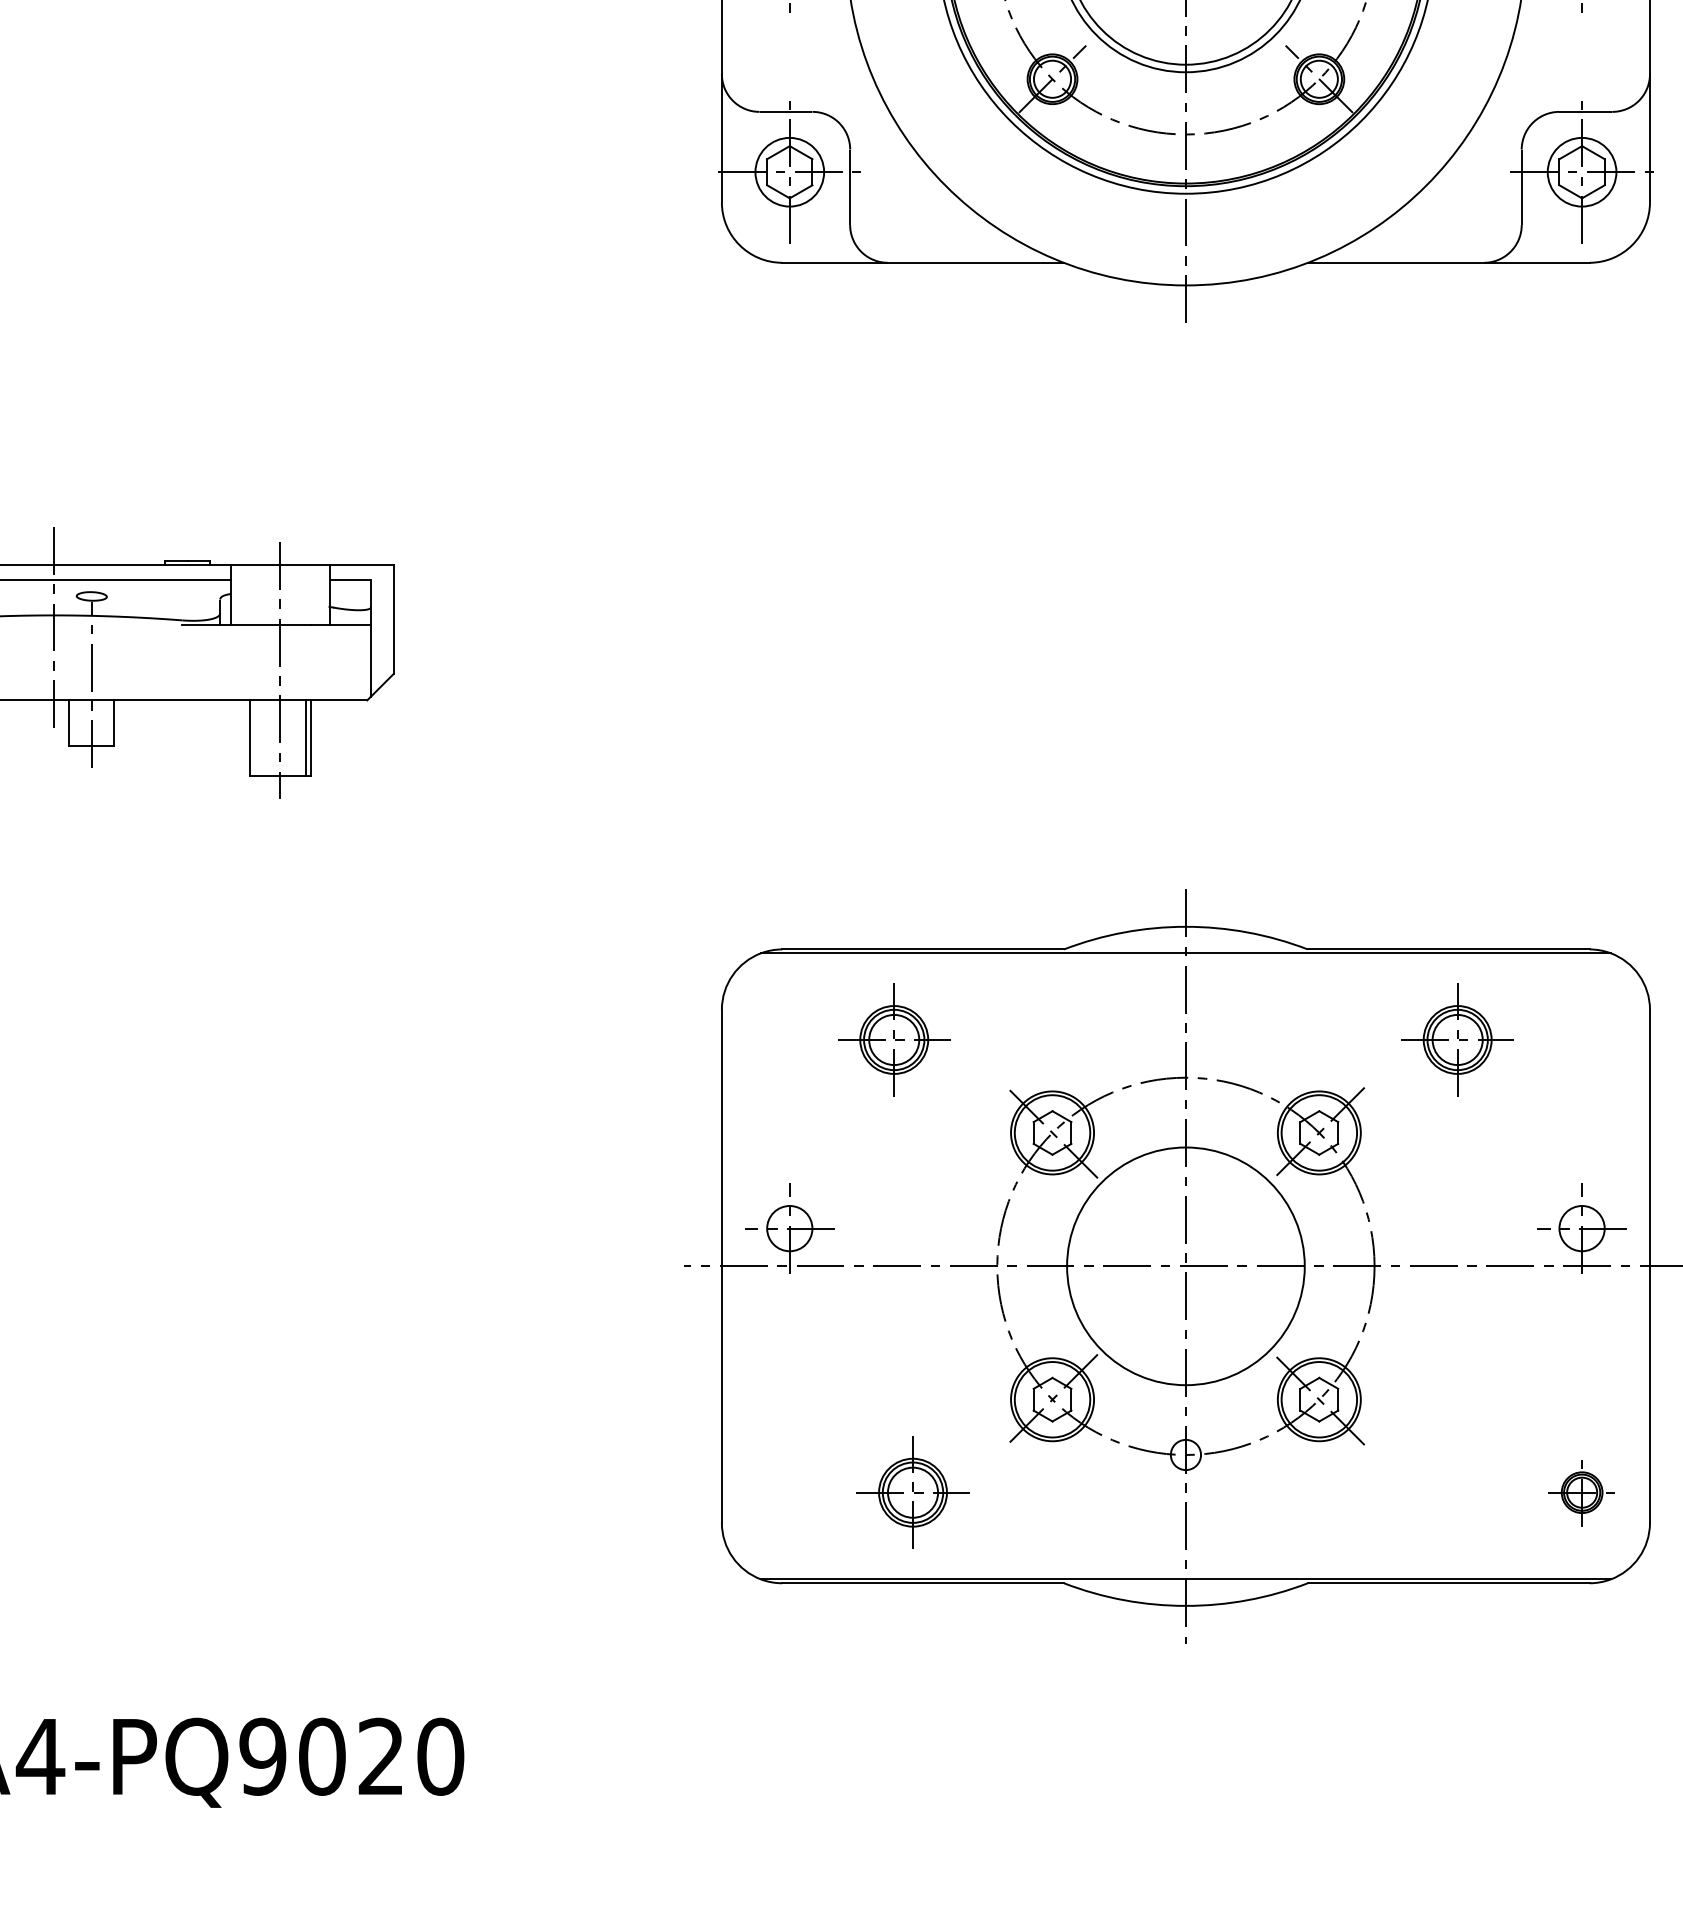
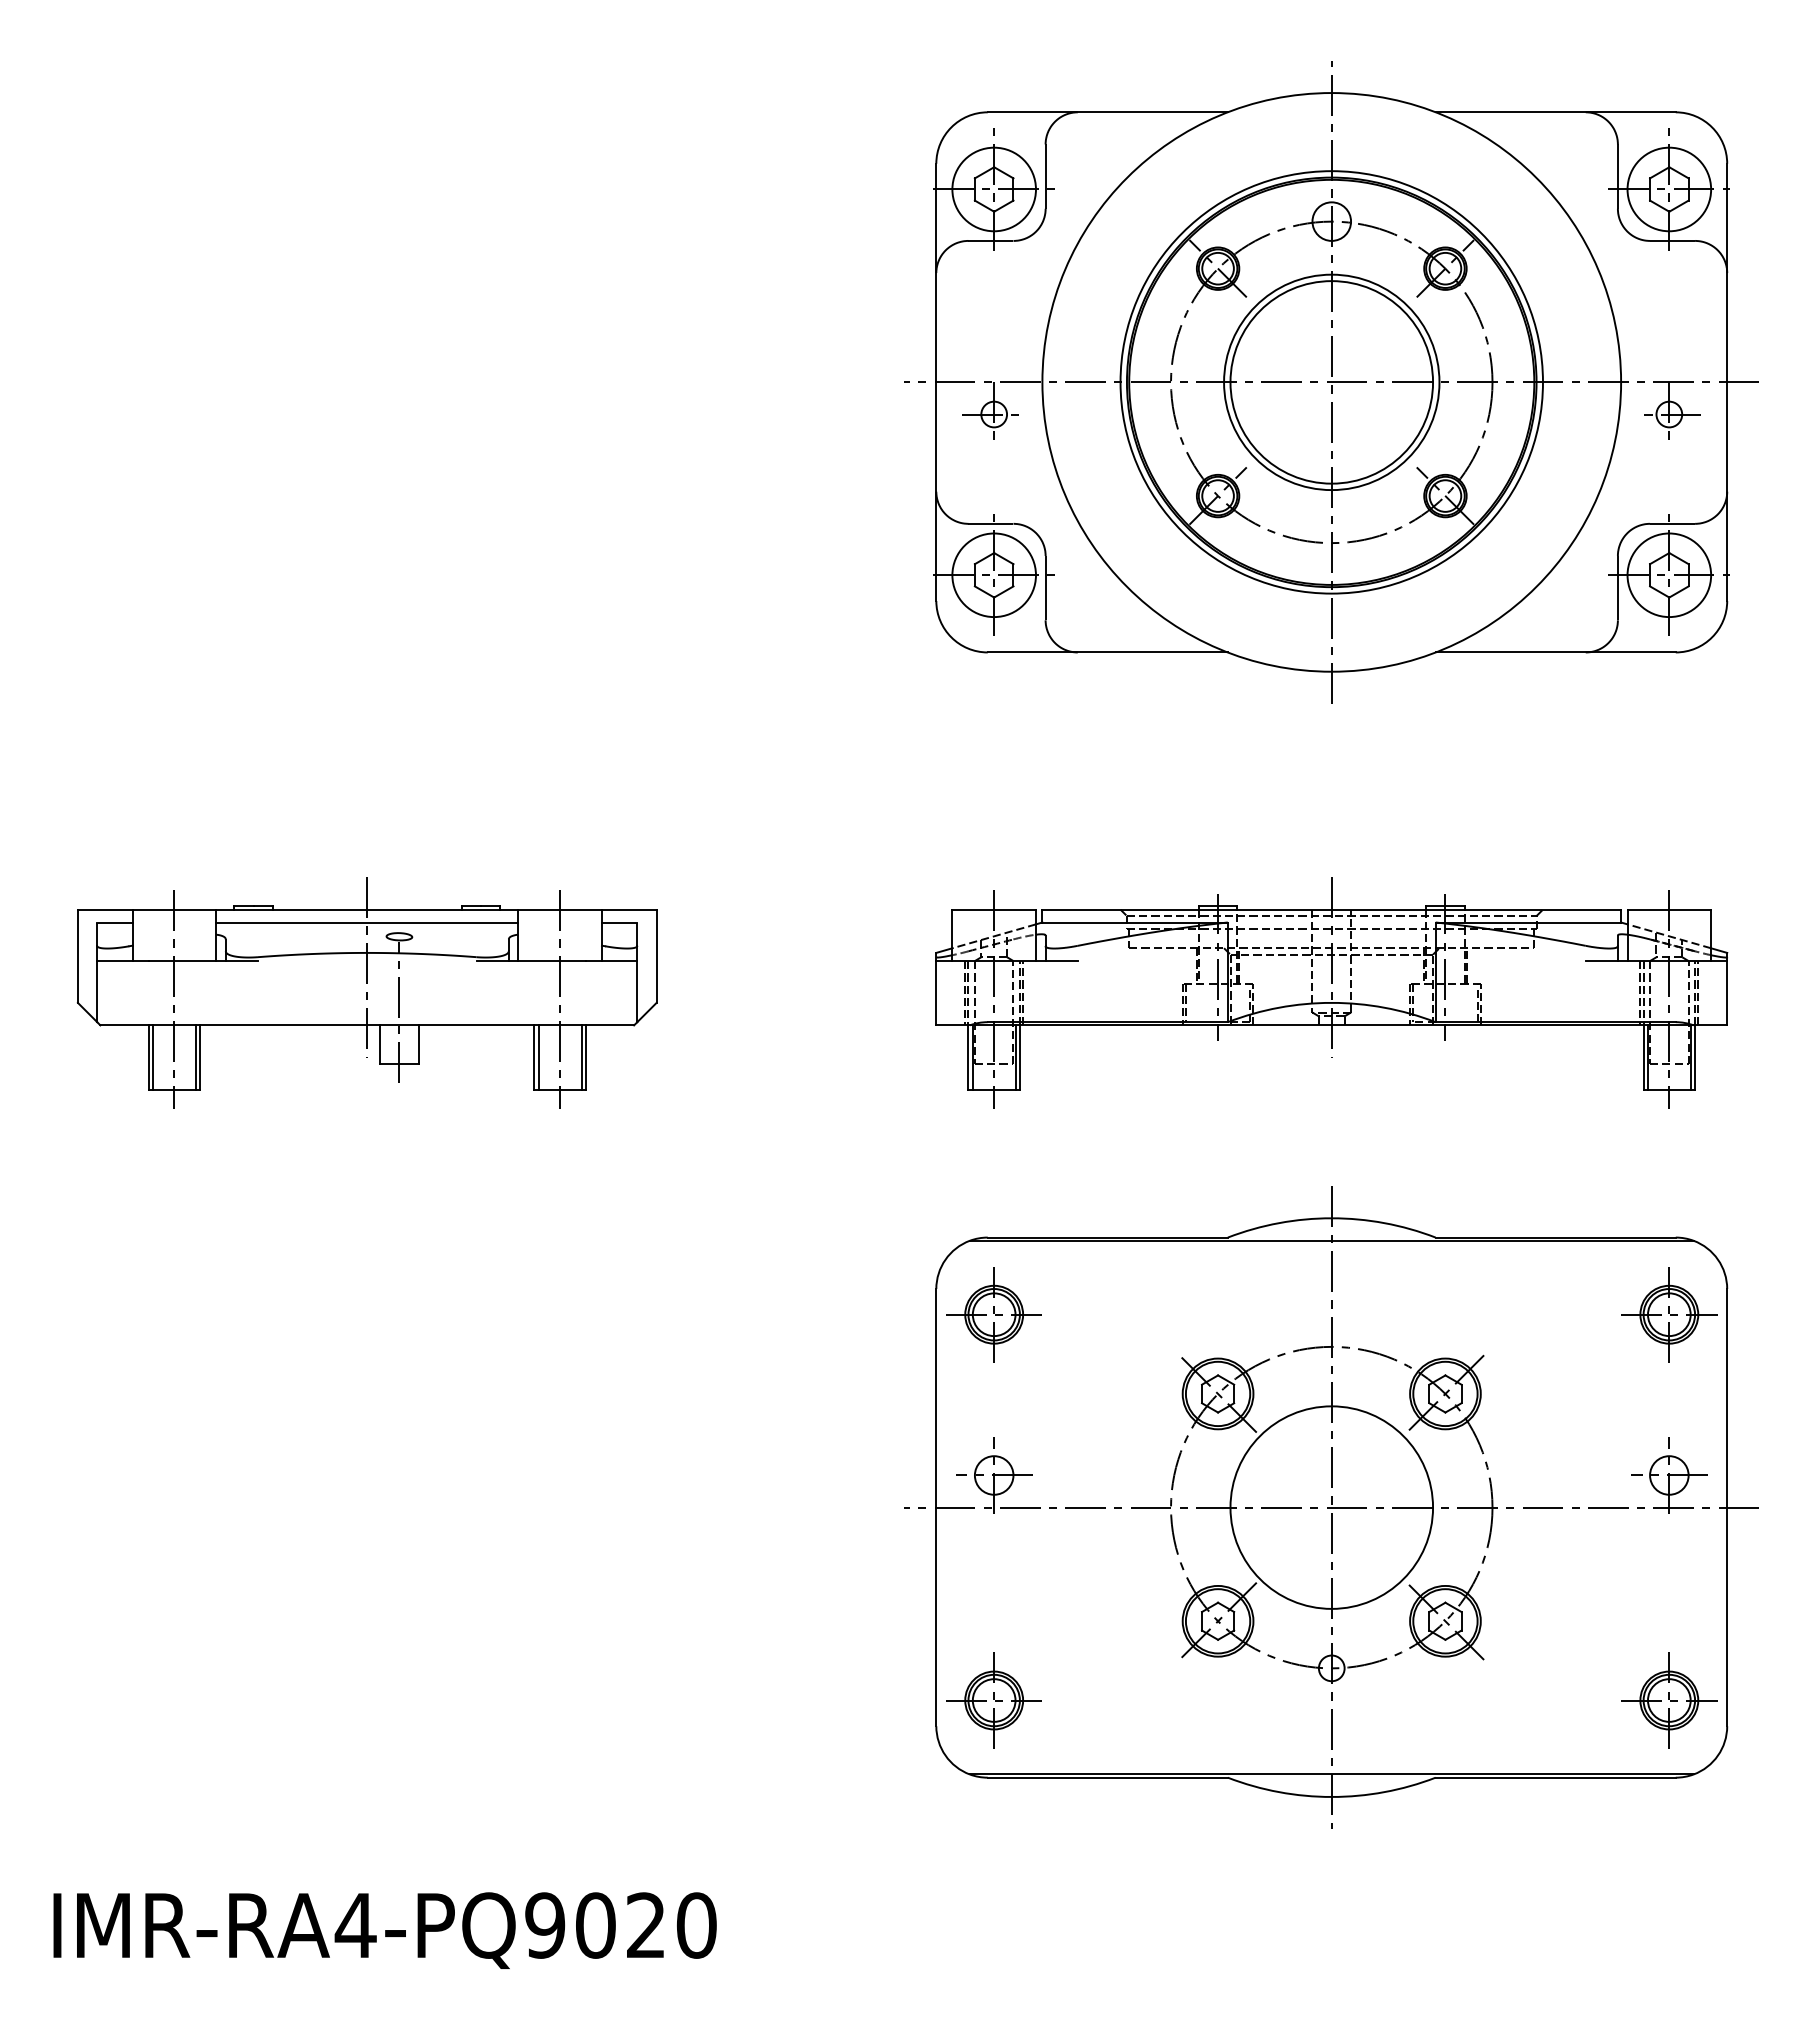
circle: (788, 172) -> (993, 575), size x1.43
circle: (1582, 172) -> (1669, 575), size x1.43
part: (1185, 661) -> (1331, 992), added
line: (255, 738) -> (538, 1057), added
part: (893, 1039) -> (993, 1314), moved
part: (1457, 1039) -> (1669, 1314), moved
part: (912, 1492) -> (993, 1700), moved
part: (1582, 1492) -> (1669, 1700), size x1.67

